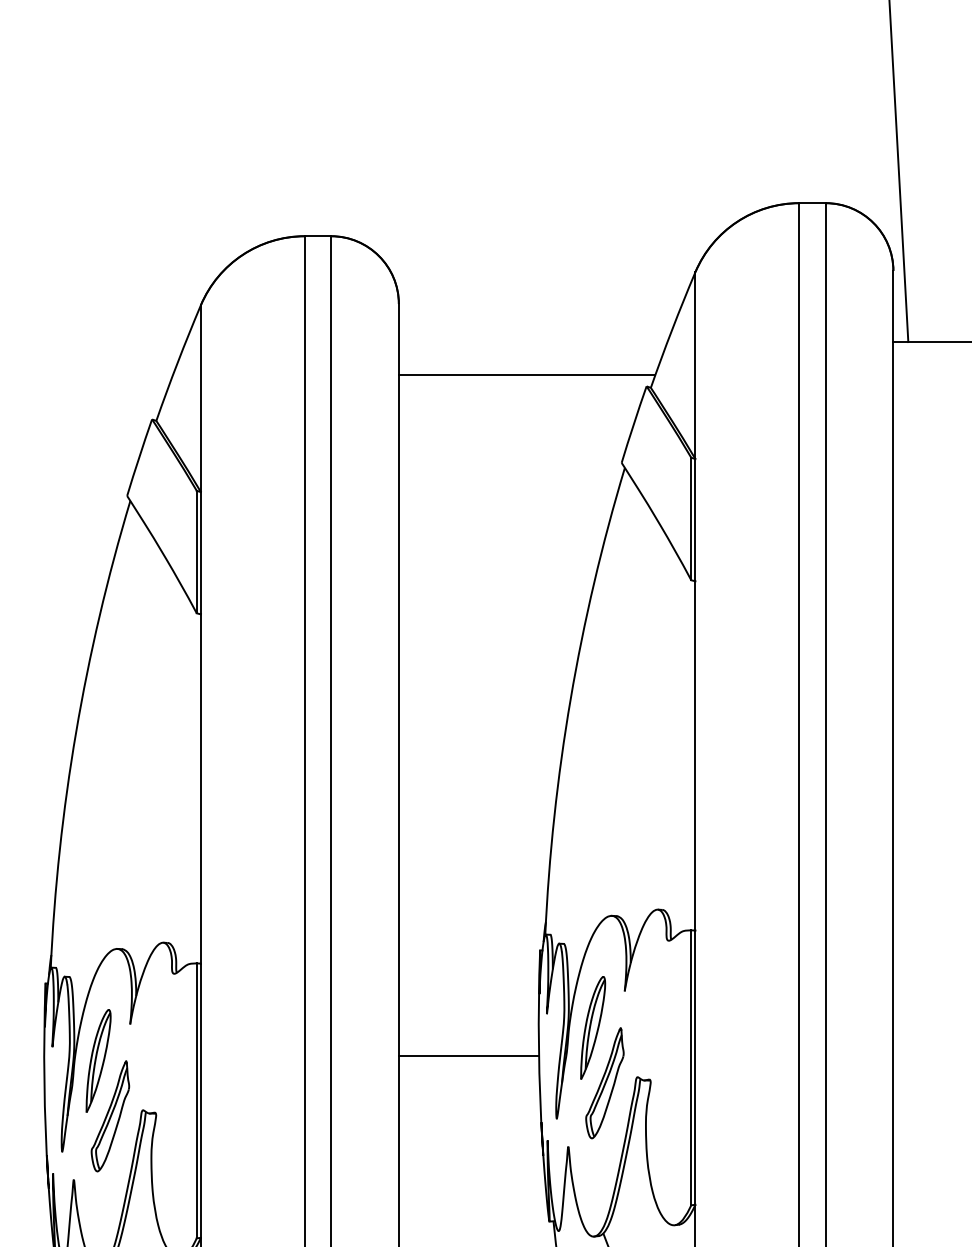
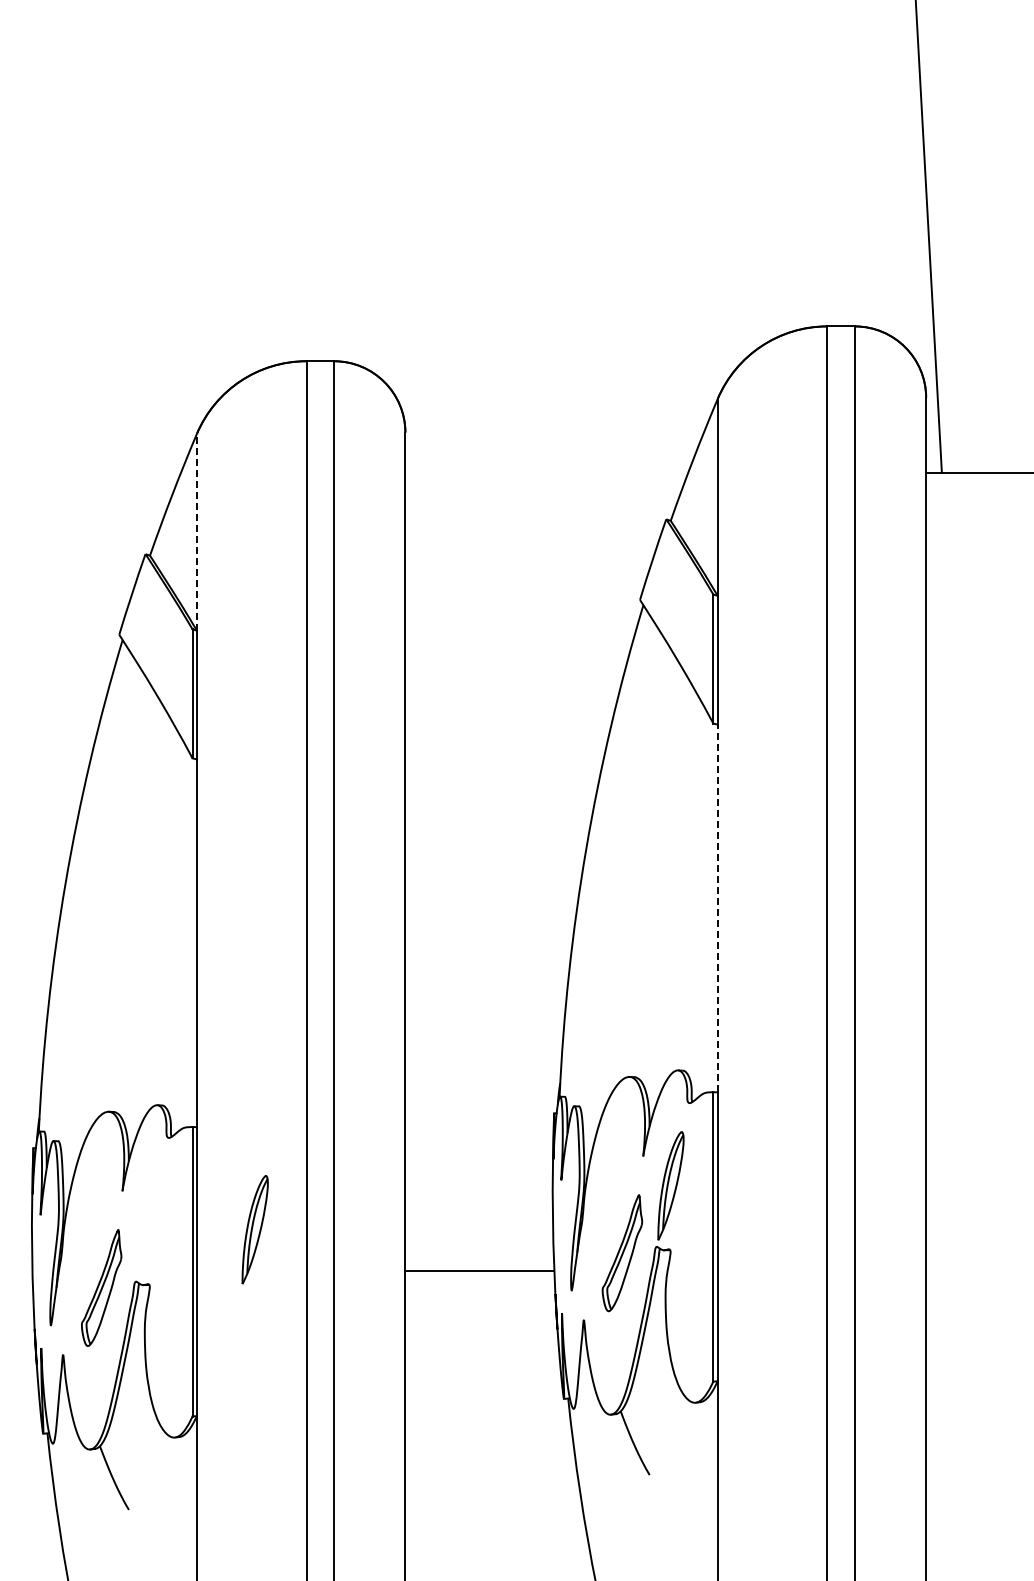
line: (527, 375) -> (540, 507), removed
line: (200, 397) -> (196, 531), solid -> dashed
line: (695, 755) -> (717, 908), solid -> dashed
part: (592, 1027) -> (670, 1185), moved
line: (469, 1055) -> (479, 1270), moved
part: (97, 1060) -> (254, 1229), moved

